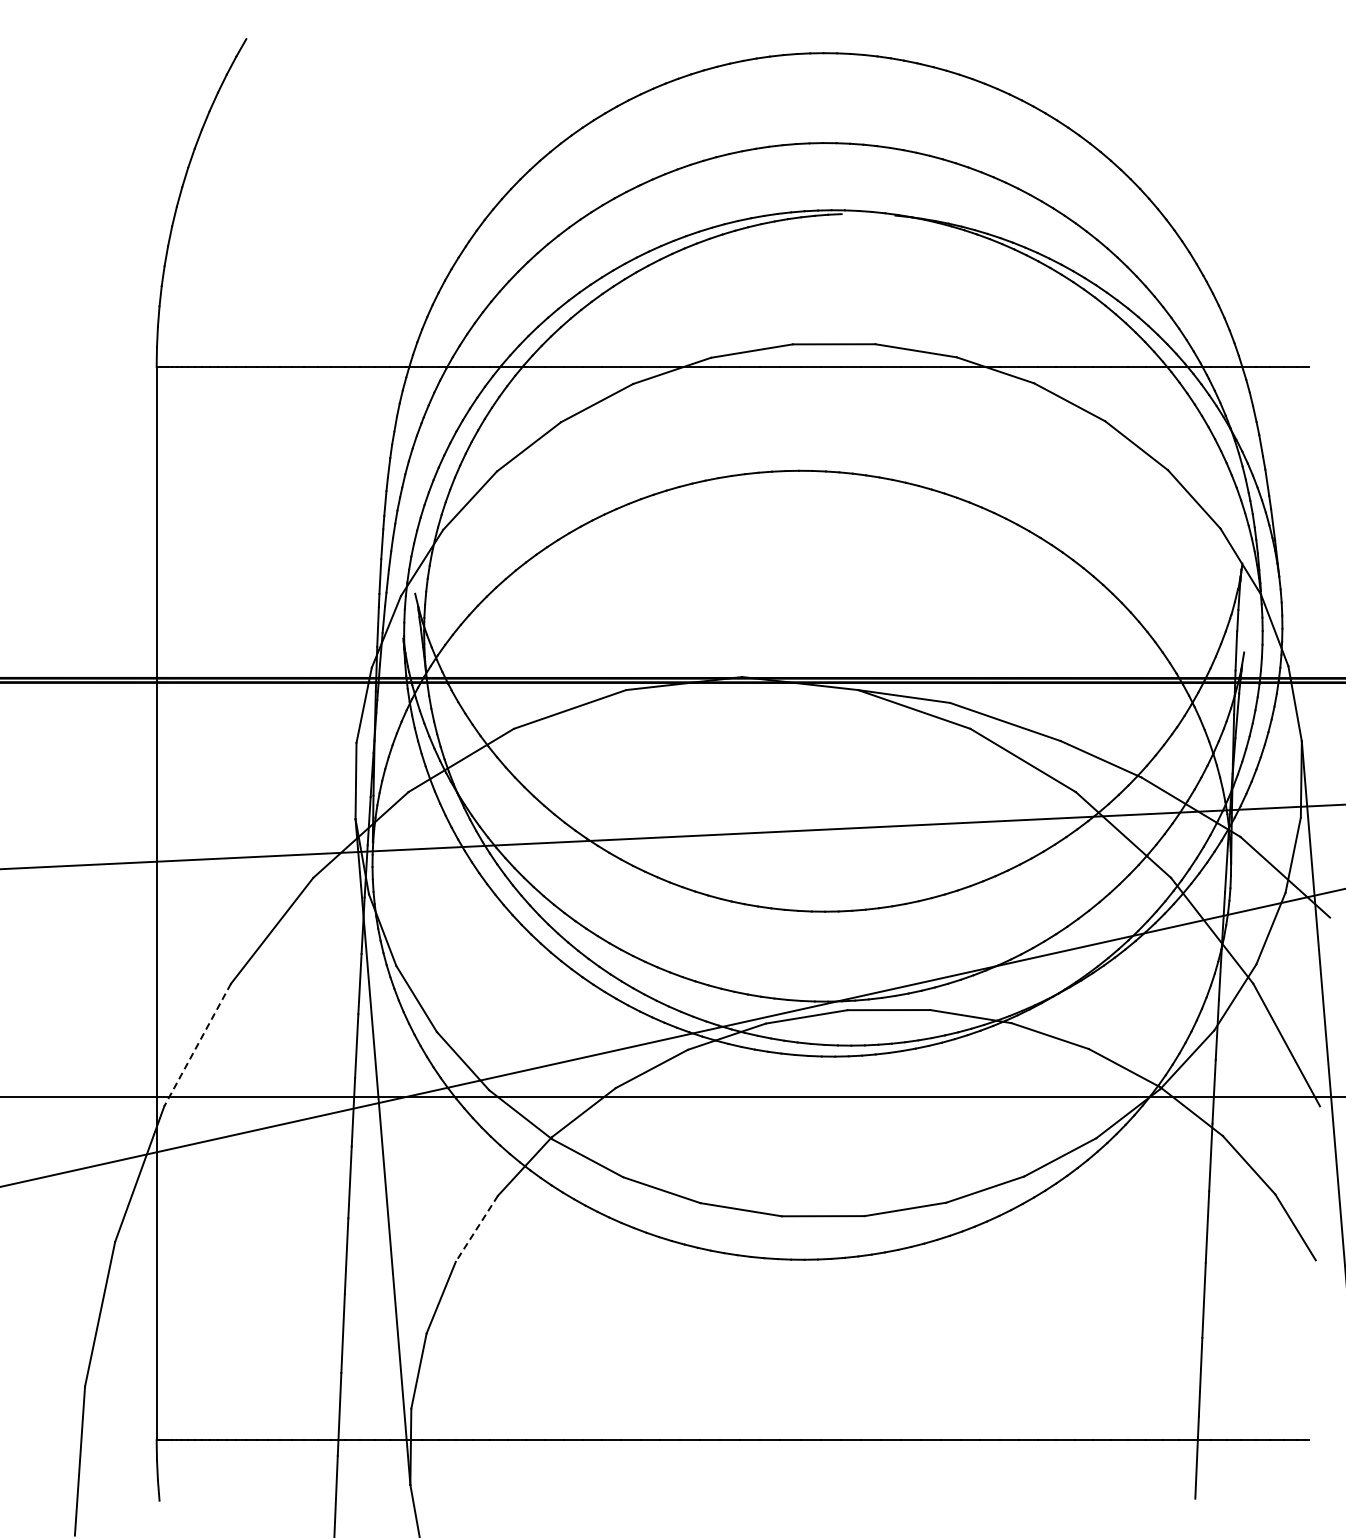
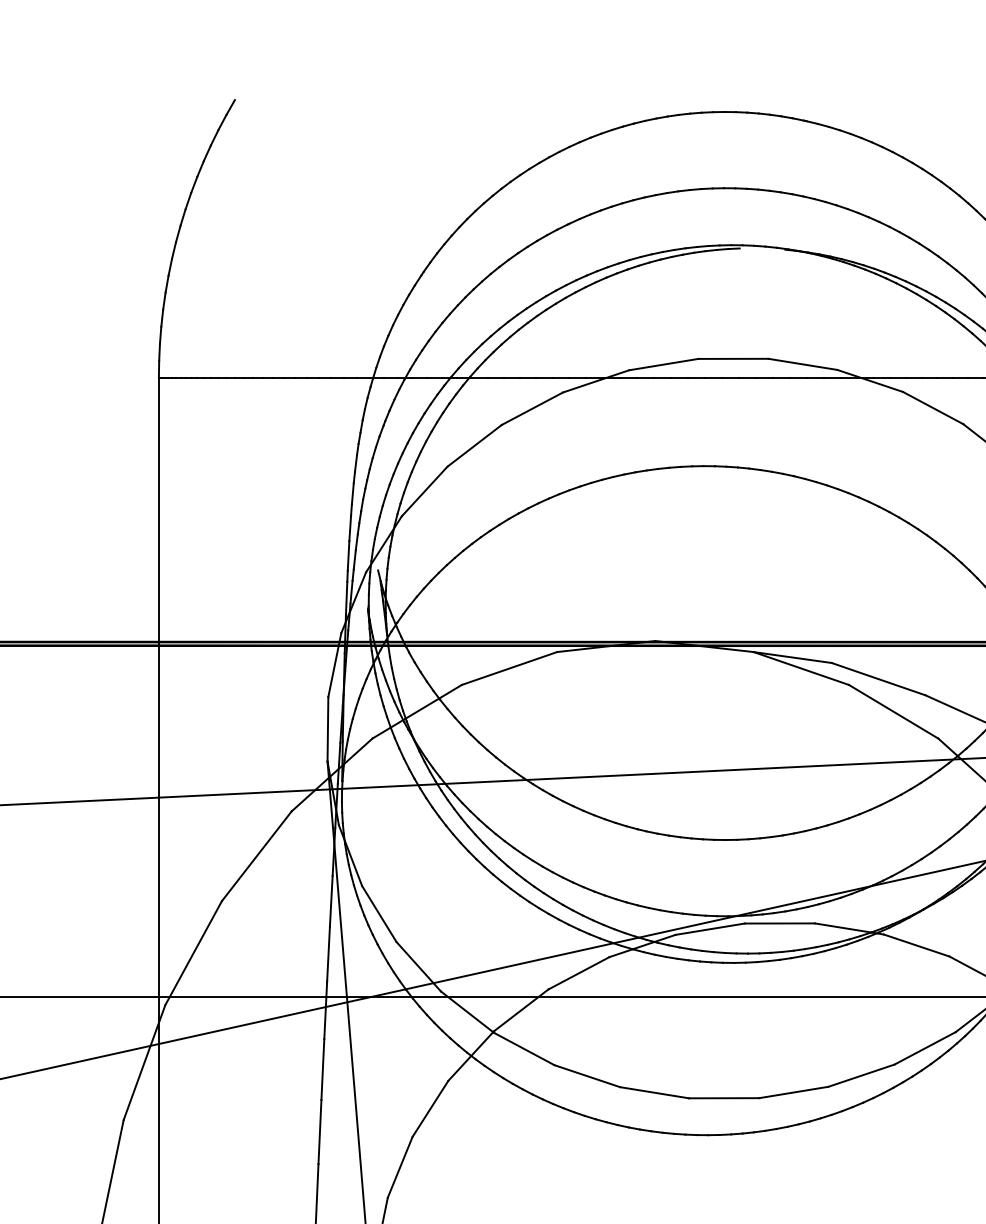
line: (197, 1045) -> (193, 953), dashed -> solid
line: (476, 1229) -> (430, 1109), dashed -> solid

